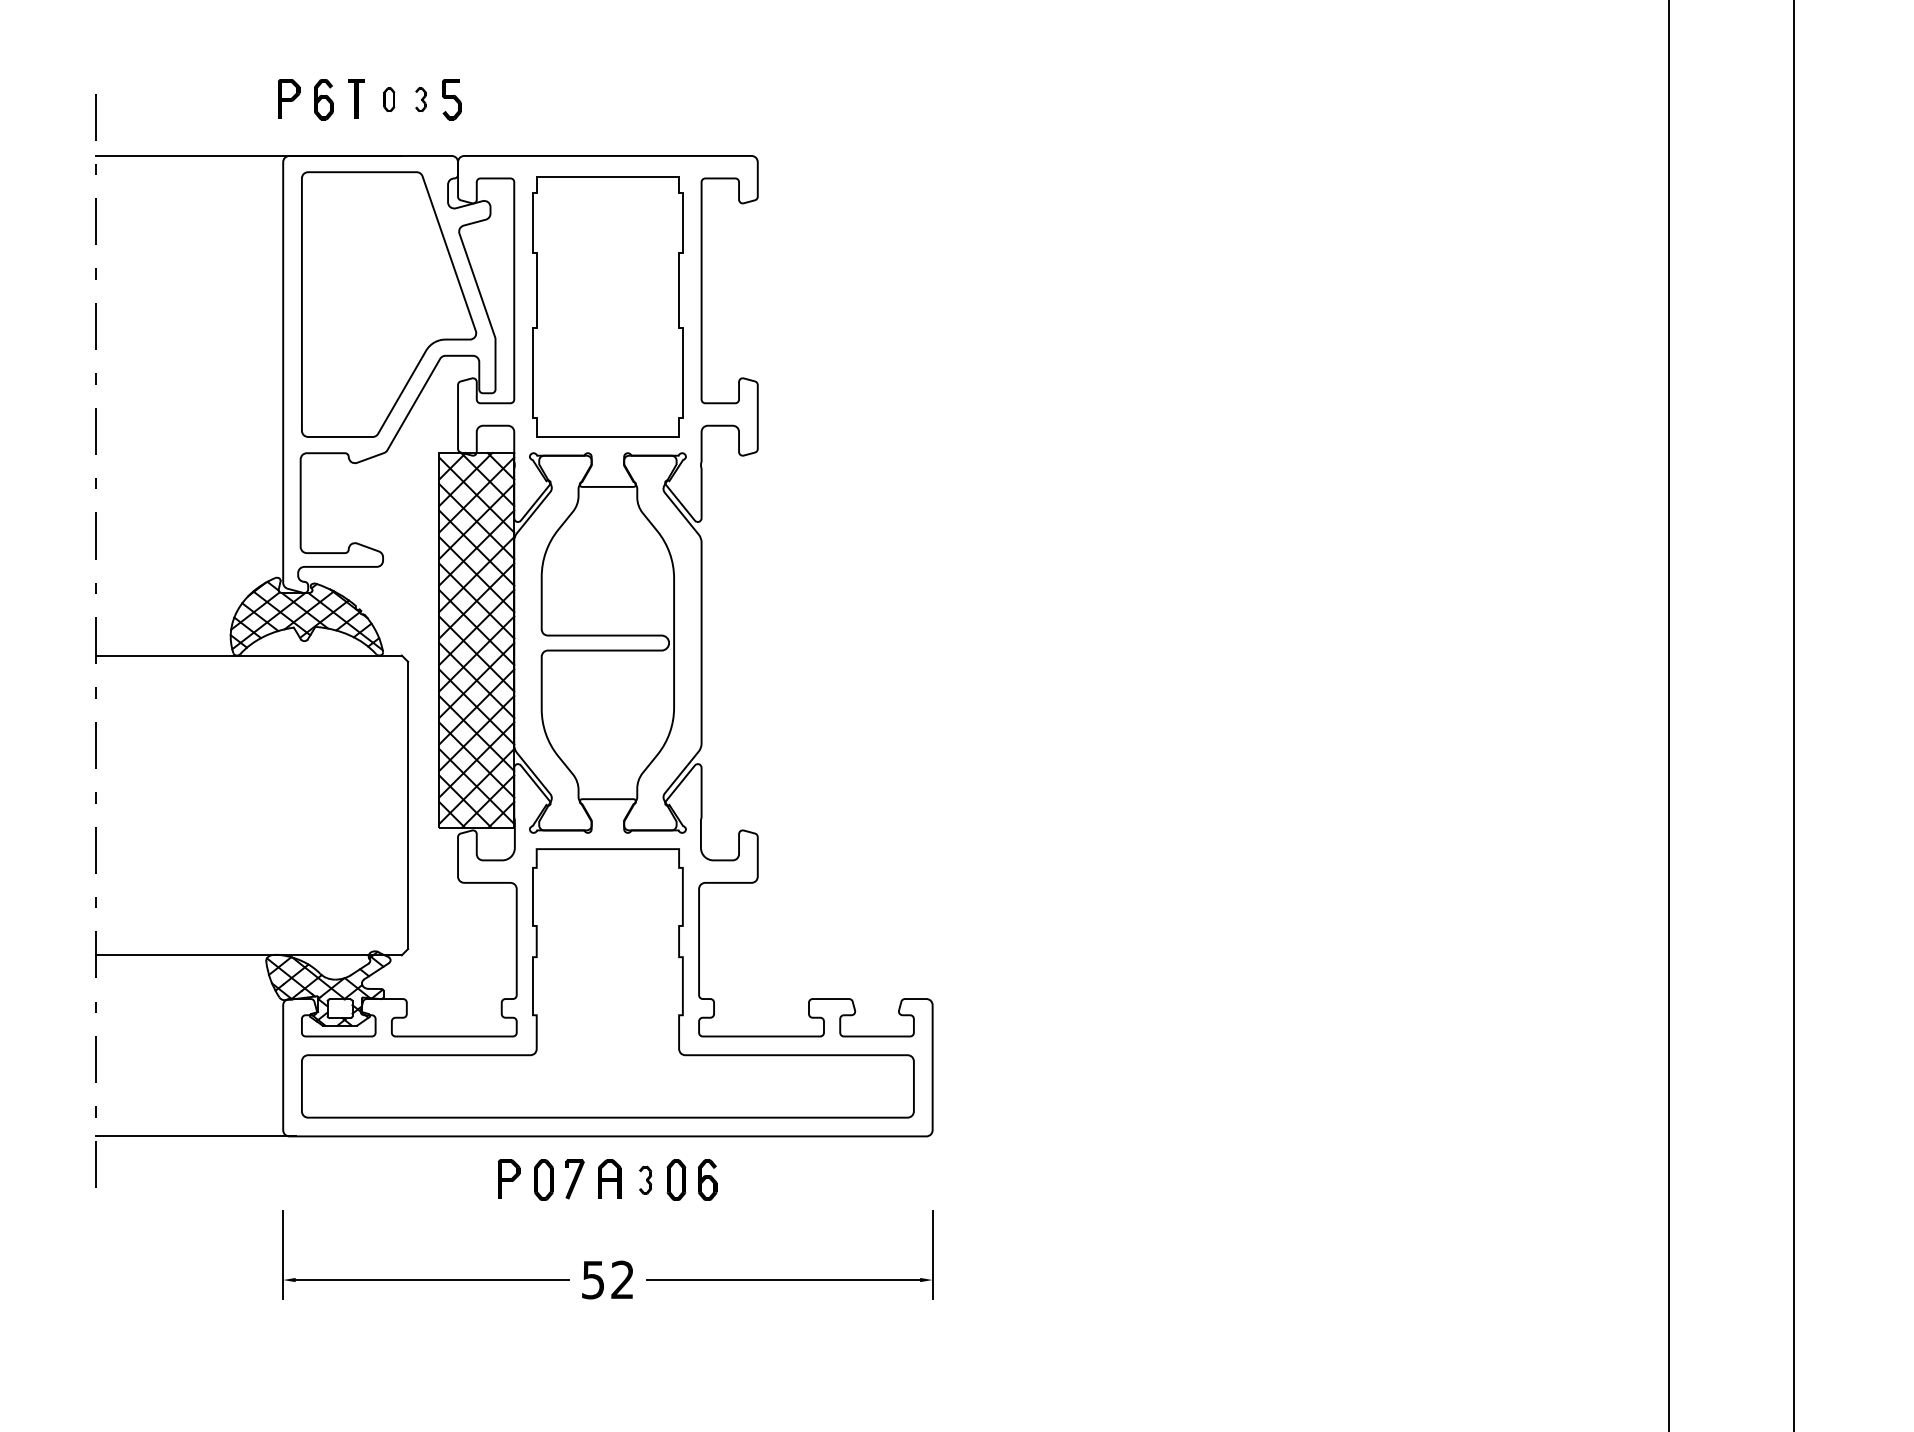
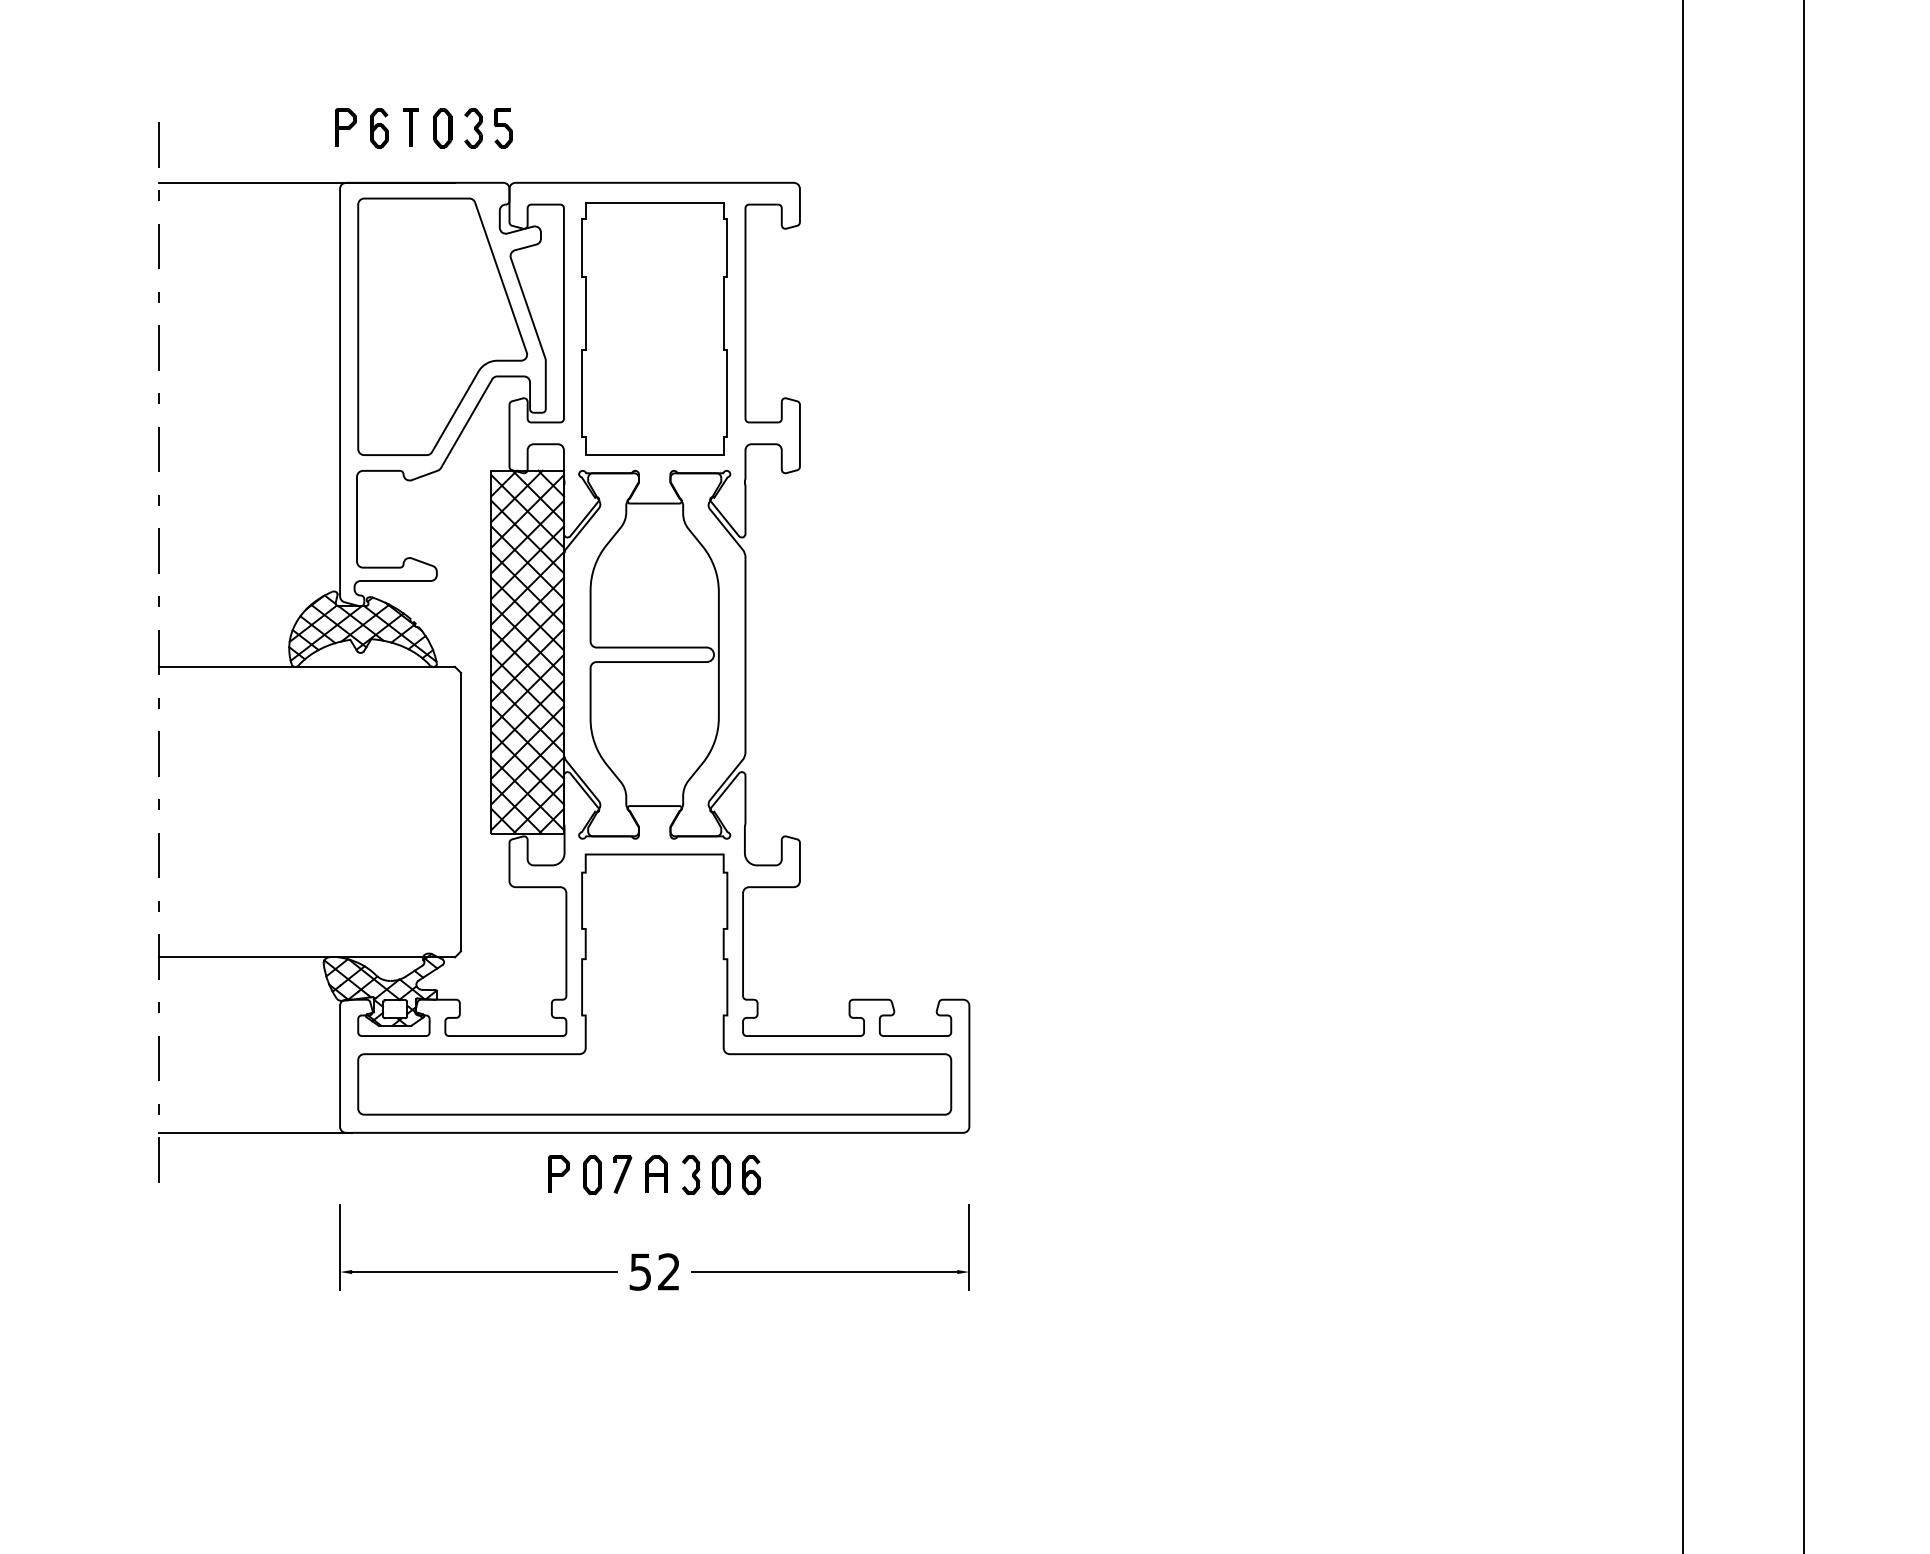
part: (388, 99) -> (442, 128), size x1.67
part: (420, 99) -> (473, 128), size x1.67
part: (645, 1180) -> (691, 1175), size x1.43

